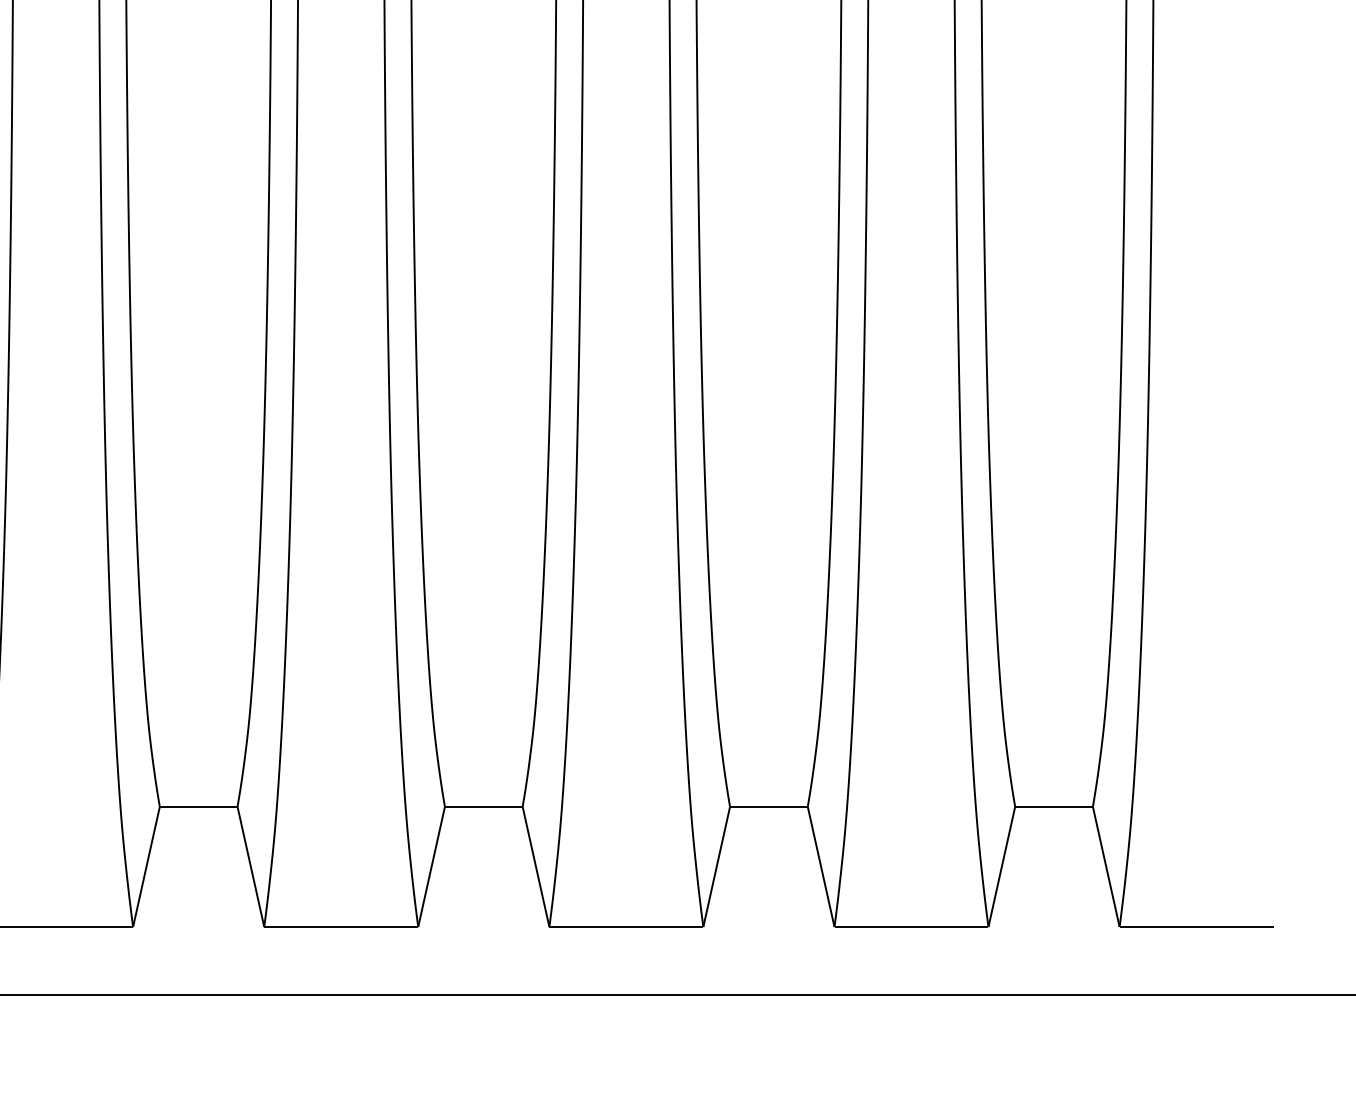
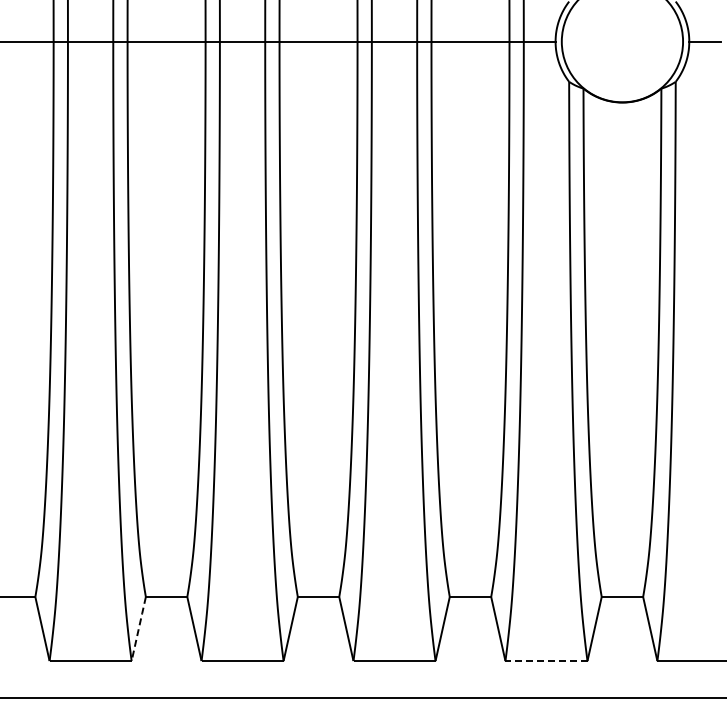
line: (145, 867) -> (138, 629), solid -> dashed
line: (911, 927) -> (546, 661), solid -> dashed

